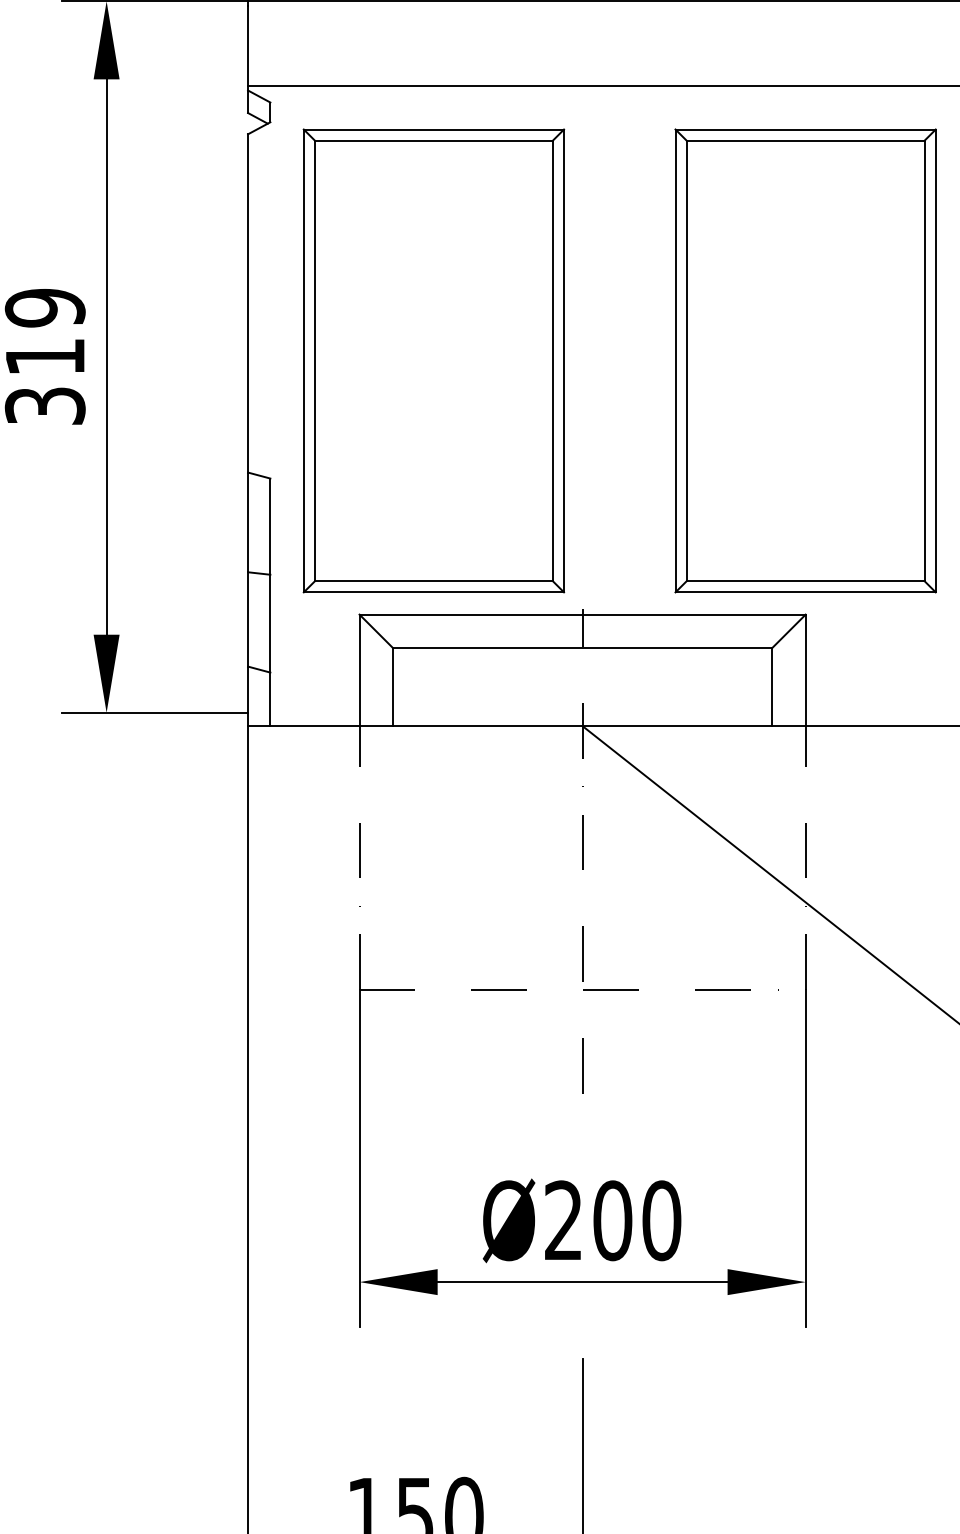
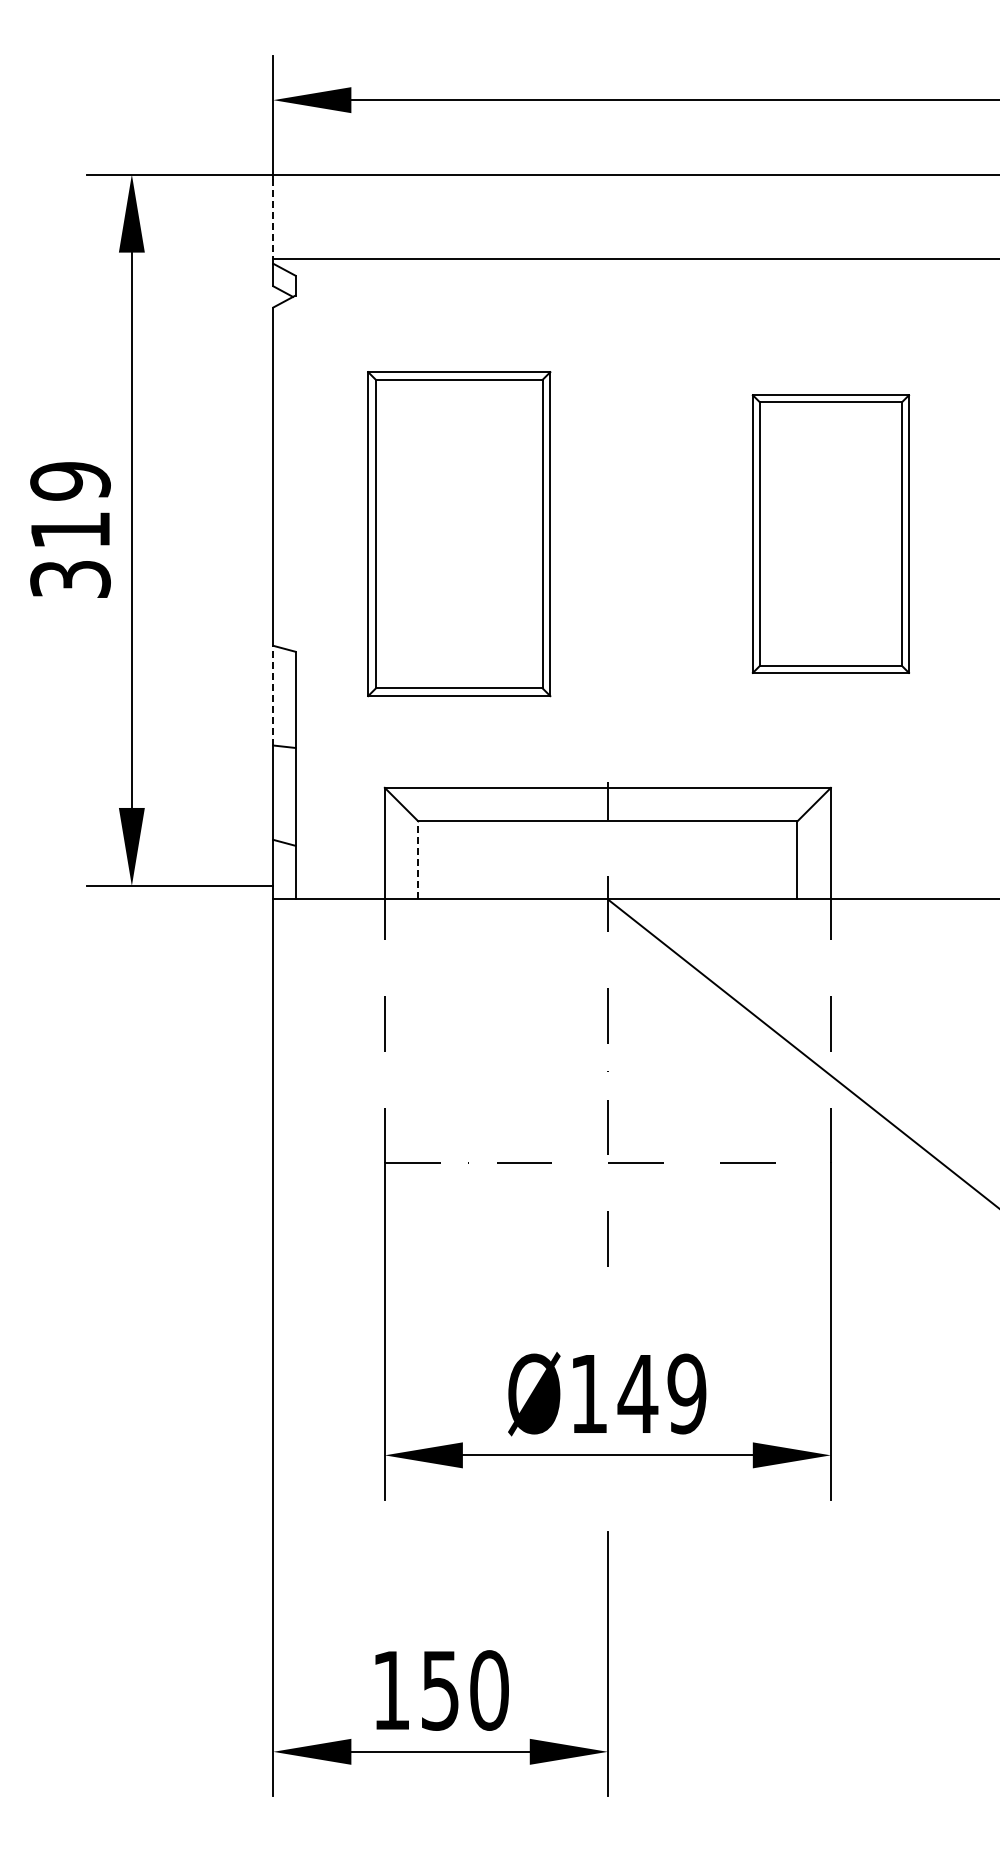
line: (248, 46) -> (273, 219), solid -> dashed
part: (434, 360) -> (459, 533), size x0.7
part: (805, 360) -> (830, 533), size x0.6
line: (248, 522) -> (273, 695), solid -> dashed
line: (393, 686) -> (418, 859), solid -> dashed
text: (613, 1220) -> (638, 1393), Ø200 -> Ø149

